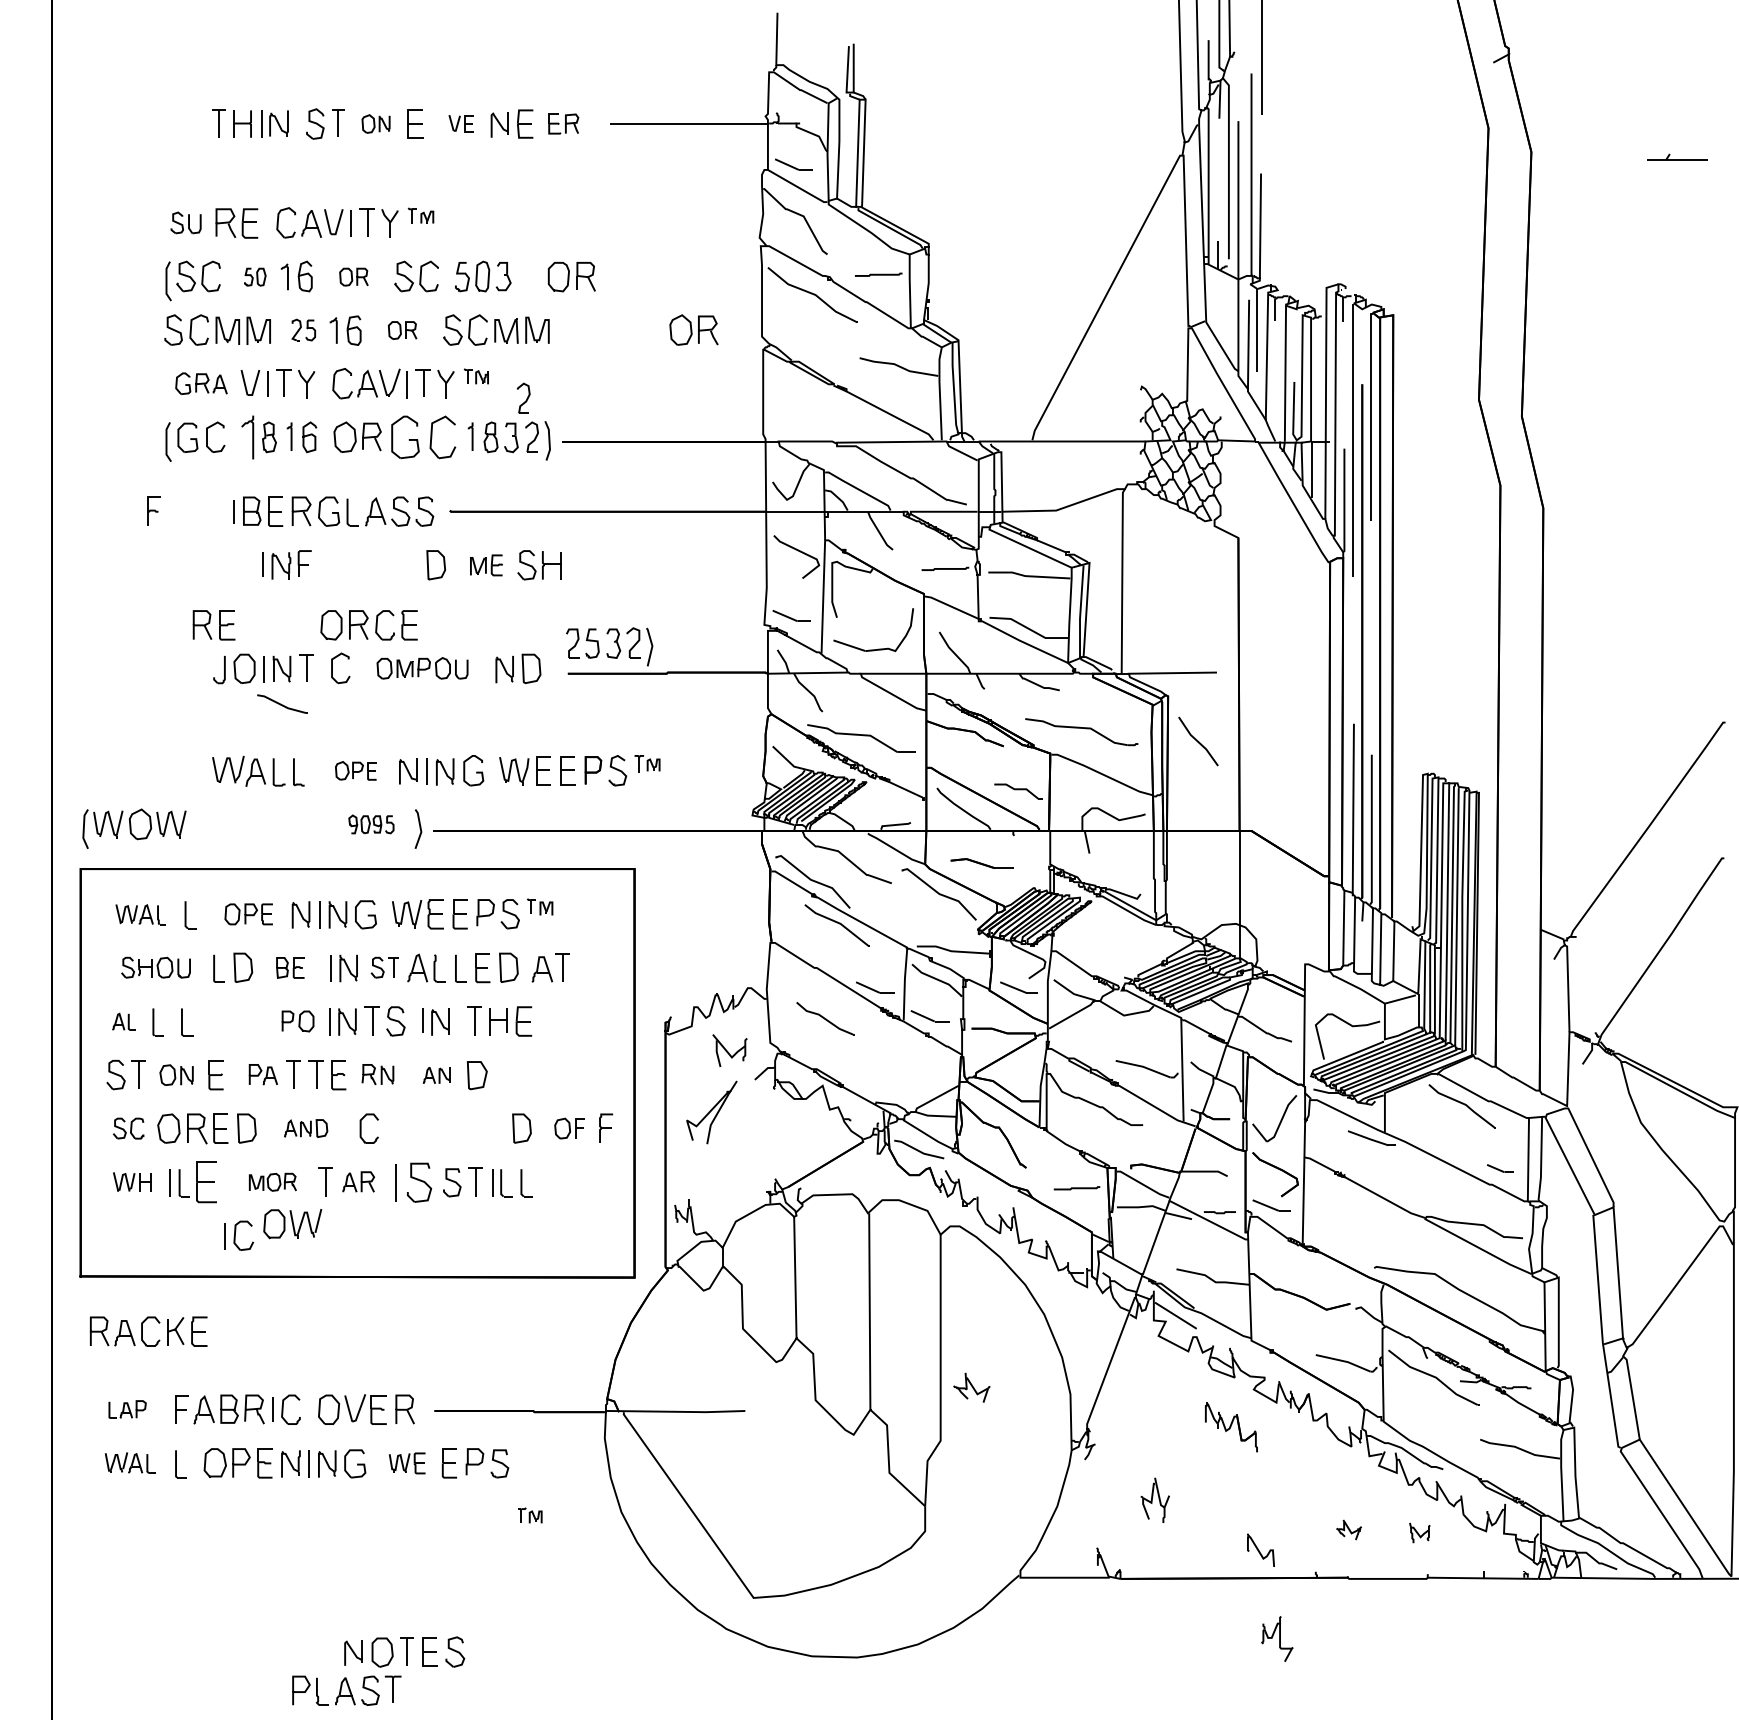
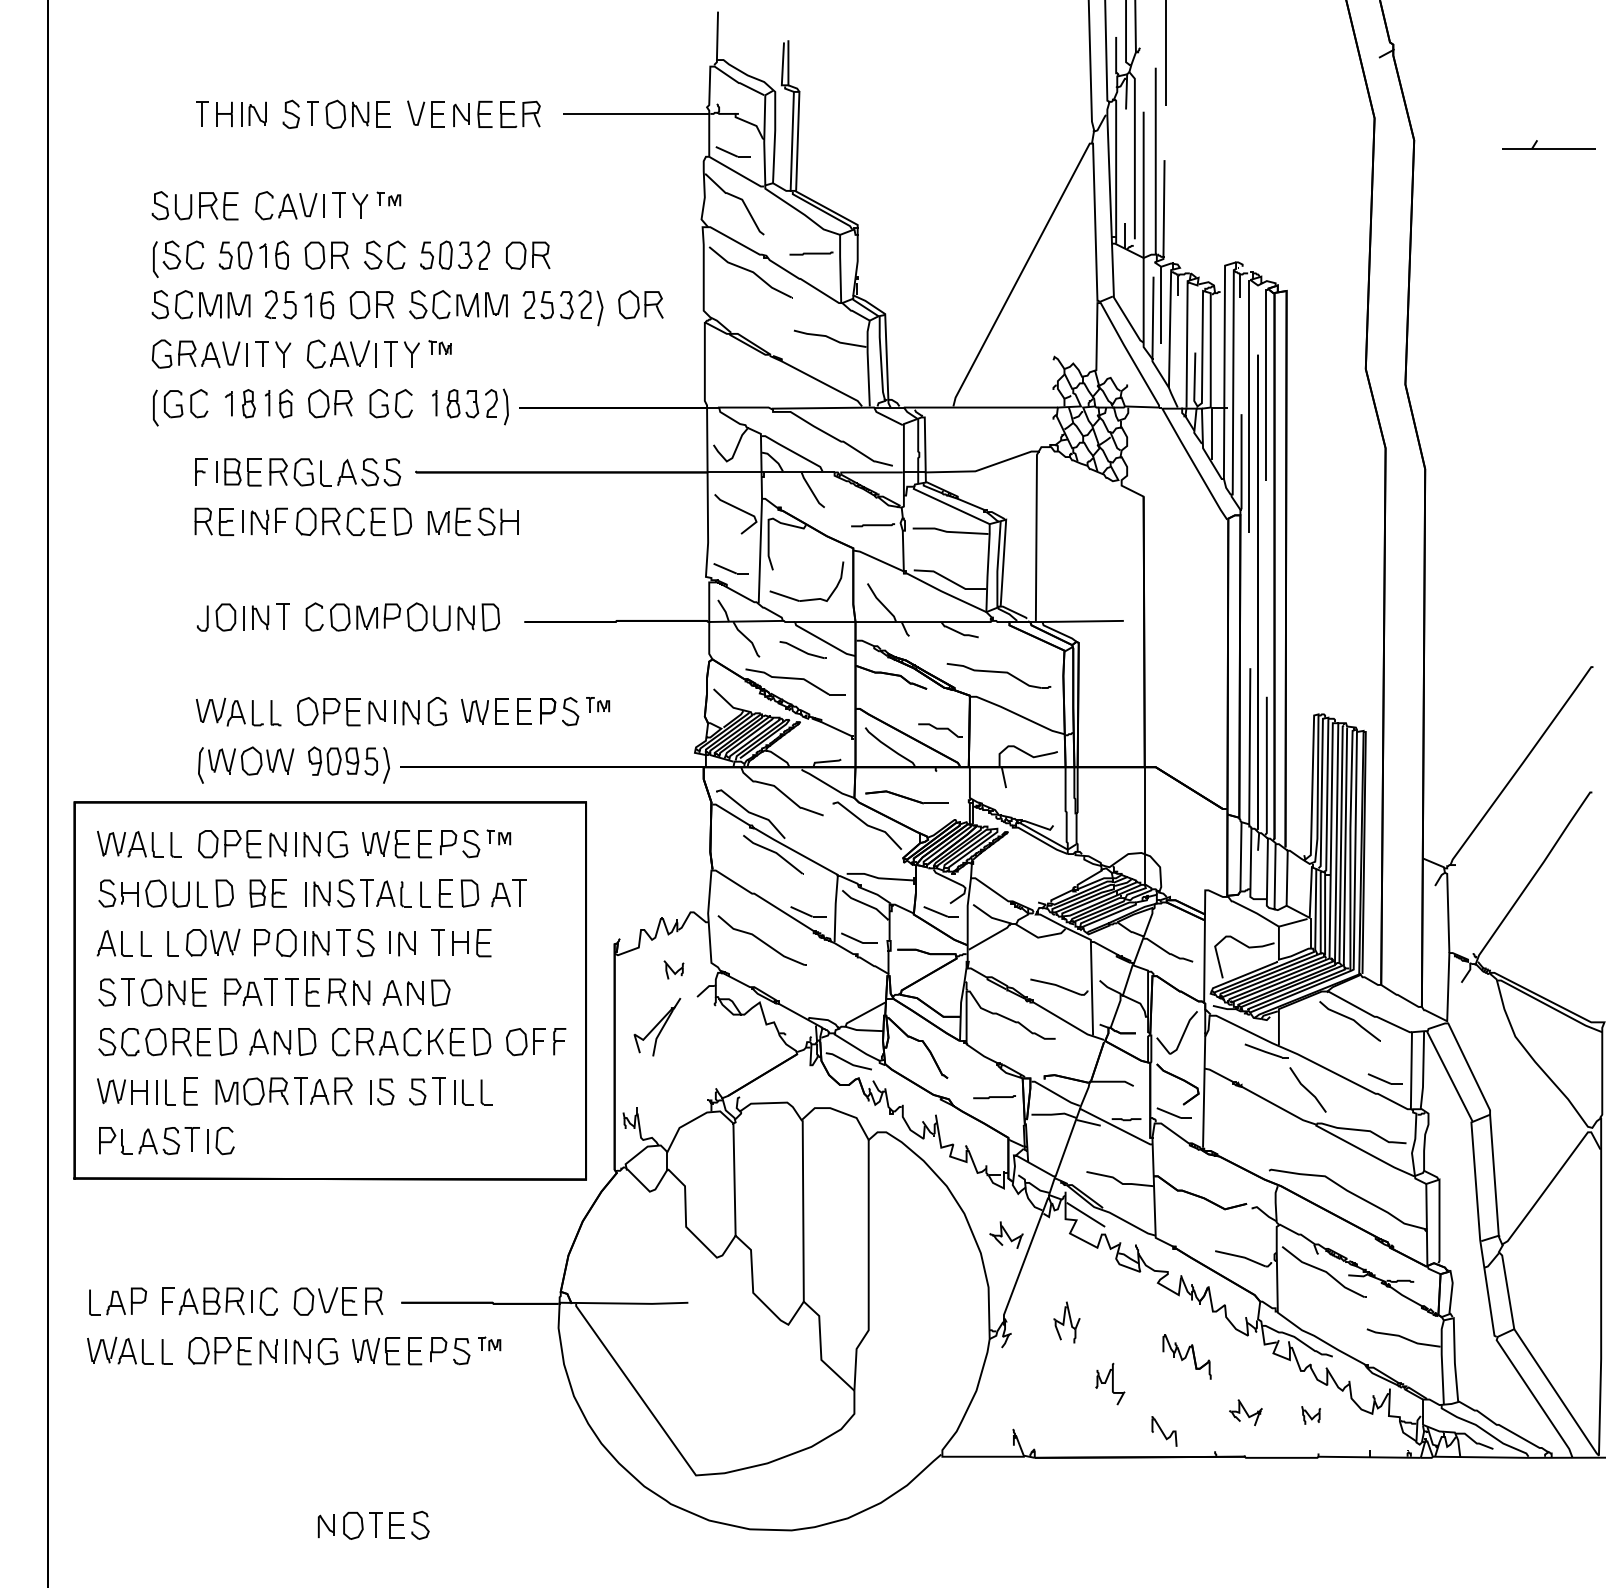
part: (375, 123) -> (346, 113), size x1.67
part: (460, 123) -> (425, 113), size x1.67
part: (563, 123) -> (520, 113), size x1.43
part: (1677, 156) -> (1549, 144), size x1.67
part: (185, 222) -> (171, 205), size x1.43
part: (255, 277) -> (236, 256), size x1.67
part: (353, 277) -> (326, 256), size x1.67
part: (303, 329) -> (280, 304), size x1.43
part: (402, 330) -> (371, 305), size x1.67
part: (201, 383) -> (186, 353), size x1.43
part: (523, 397) -> (483, 254), moved
part: (247, 436) -> (228, 402), size x0.62
part: (423, 436) -> (391, 402), size x0.71
part: (153, 510) -> (200, 471), moved
part: (486, 565) -> (449, 522), size x1.43
part: (213, 625) -> (213, 522), moved
part: (368, 625) -> (340, 522), moved
part: (614, 642) -> (567, 304), moved
part: (422, 668) -> (390, 617), size x1.43
part: (282, 703) -> (803, 649), moved
line: (1198, 741) -> (1308, 1089), moved
part: (355, 770) -> (328, 711), size x1.67
part: (371, 824) -> (343, 761), size x1.67
part: (134, 828) -> (246, 764), moved
part: (982, 863) -> (907, 797), size x1.43
part: (140, 914) -> (129, 844), size x1.43
part: (248, 914) -> (229, 844), size x1.43
part: (155, 967) -> (143, 893), size x1.43
part: (290, 967) -> (268, 893), size x1.43
part: (384, 967) -> (355, 893), size x1.43
part: (825, 1018) -> (762, 940), size x1.67
part: (123, 1021) -> (114, 943), size x1.67
part: (297, 1021) -> (274, 943), size x1.43
part: (729, 1050) -> (673, 969), size x0.62
part: (263, 1074) -> (243, 992), size x1.43
part: (377, 1074) -> (348, 992), size x1.43
part: (176, 1075) -> (163, 992), size x1.43
part: (436, 1075) -> (403, 992), size x1.67
part: (128, 1128) -> (118, 1041), size x1.43
part: (305, 1128) -> (282, 1041), size x1.67
part: (569, 1128) -> (525, 1041), size x1.43
part: (1500, 1168) -> (1385, 1078), size x1.43
part: (358, 1181) -> (331, 1090), size x1.43
part: (132, 1182) -> (122, 1091), size x1.43
part: (206, 1182) -> (190, 1091), size x0.71
part: (272, 1182) -> (251, 1091), size x1.67
part: (413, 1182) -> (381, 1091), size x0.71
part: (292, 1224) -> (212, 943), moved
part: (148, 1331) -> (410, 1041), moved
part: (971, 1387) -> (1006, 1234), moved
part: (127, 1409) -> (117, 1301), size x1.67
part: (1231, 1427) -> (1187, 1356), moved
part: (130, 1462) -> (120, 1350), size x1.43
part: (407, 1463) -> (376, 1351), size x1.43
part: (1154, 1499) -> (1066, 1321), moved
part: (530, 1515) -> (489, 1343), moved
part: (1348, 1529) -> (1245, 1412), size x1.43
part: (1277, 1638) -> (1110, 1383), moved
part: (346, 1690) -> (149, 1140), moved

